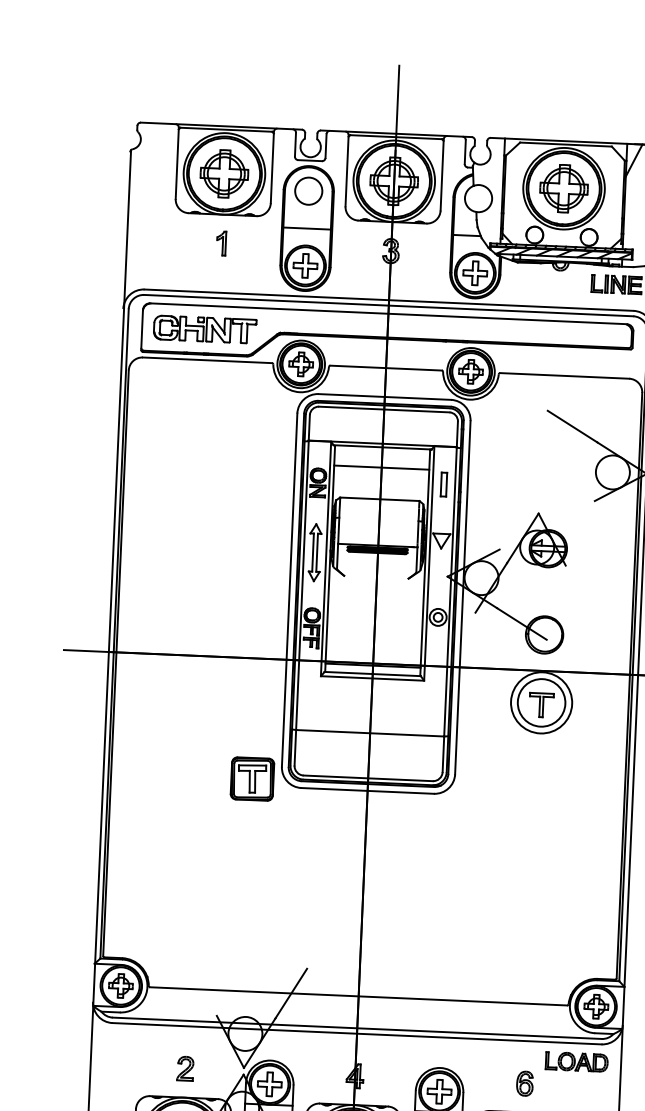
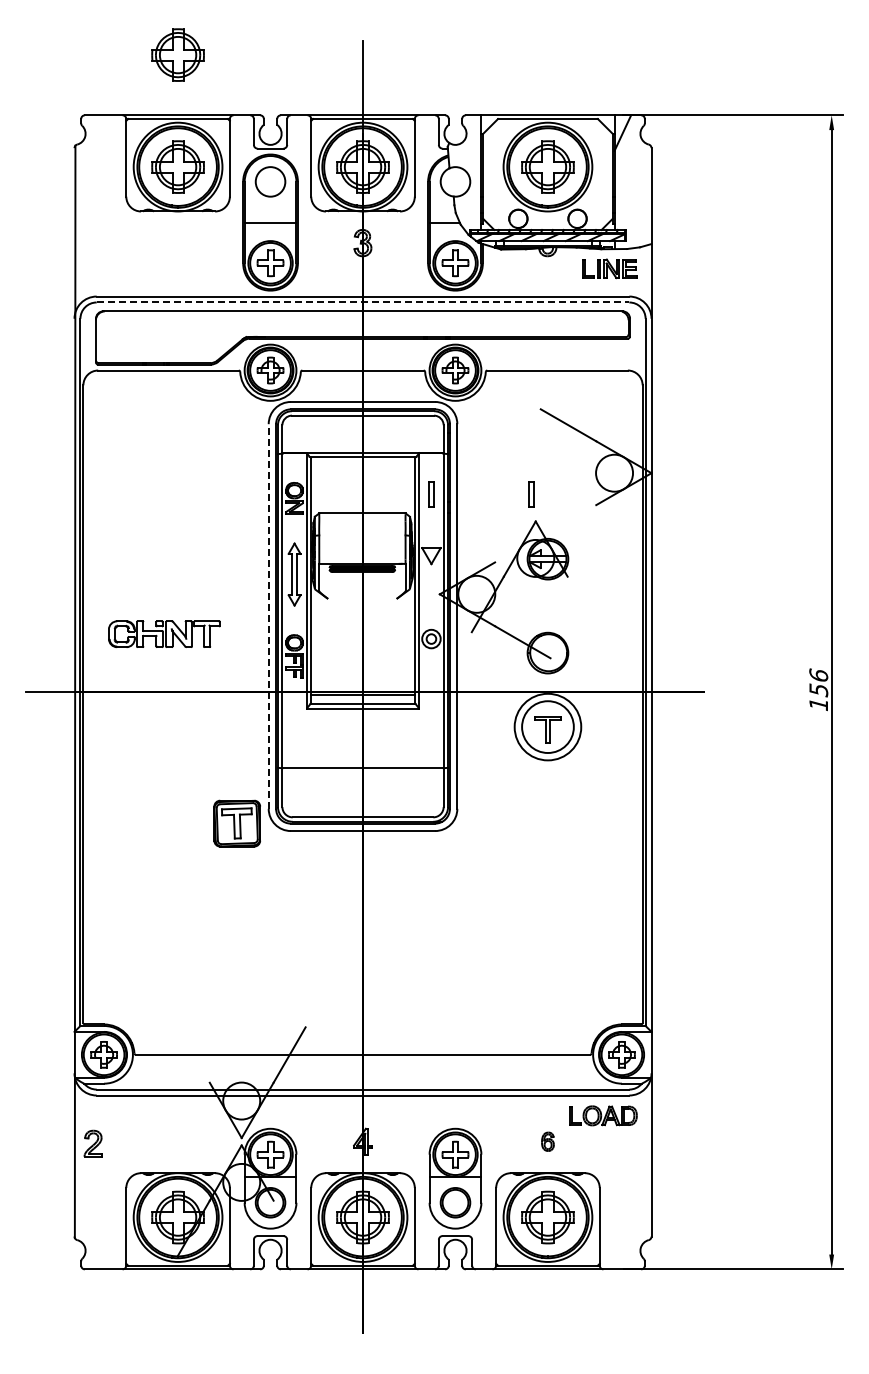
part: (228, 70) -> (177, 54), added
part: (220, 243) -> (177, 242), removed
line: (389, 305) -> (363, 302), solid -> dashed
part: (205, 328) -> (164, 633), moved
line: (381, 467) -> (362, 478), removed
part: (535, 488) -> (531, 494), added
line: (289, 590) -> (268, 616), solid -> dashed
part: (184, 1068) -> (92, 1143), moved
part: (524, 1083) -> (547, 1141), size x0.7

